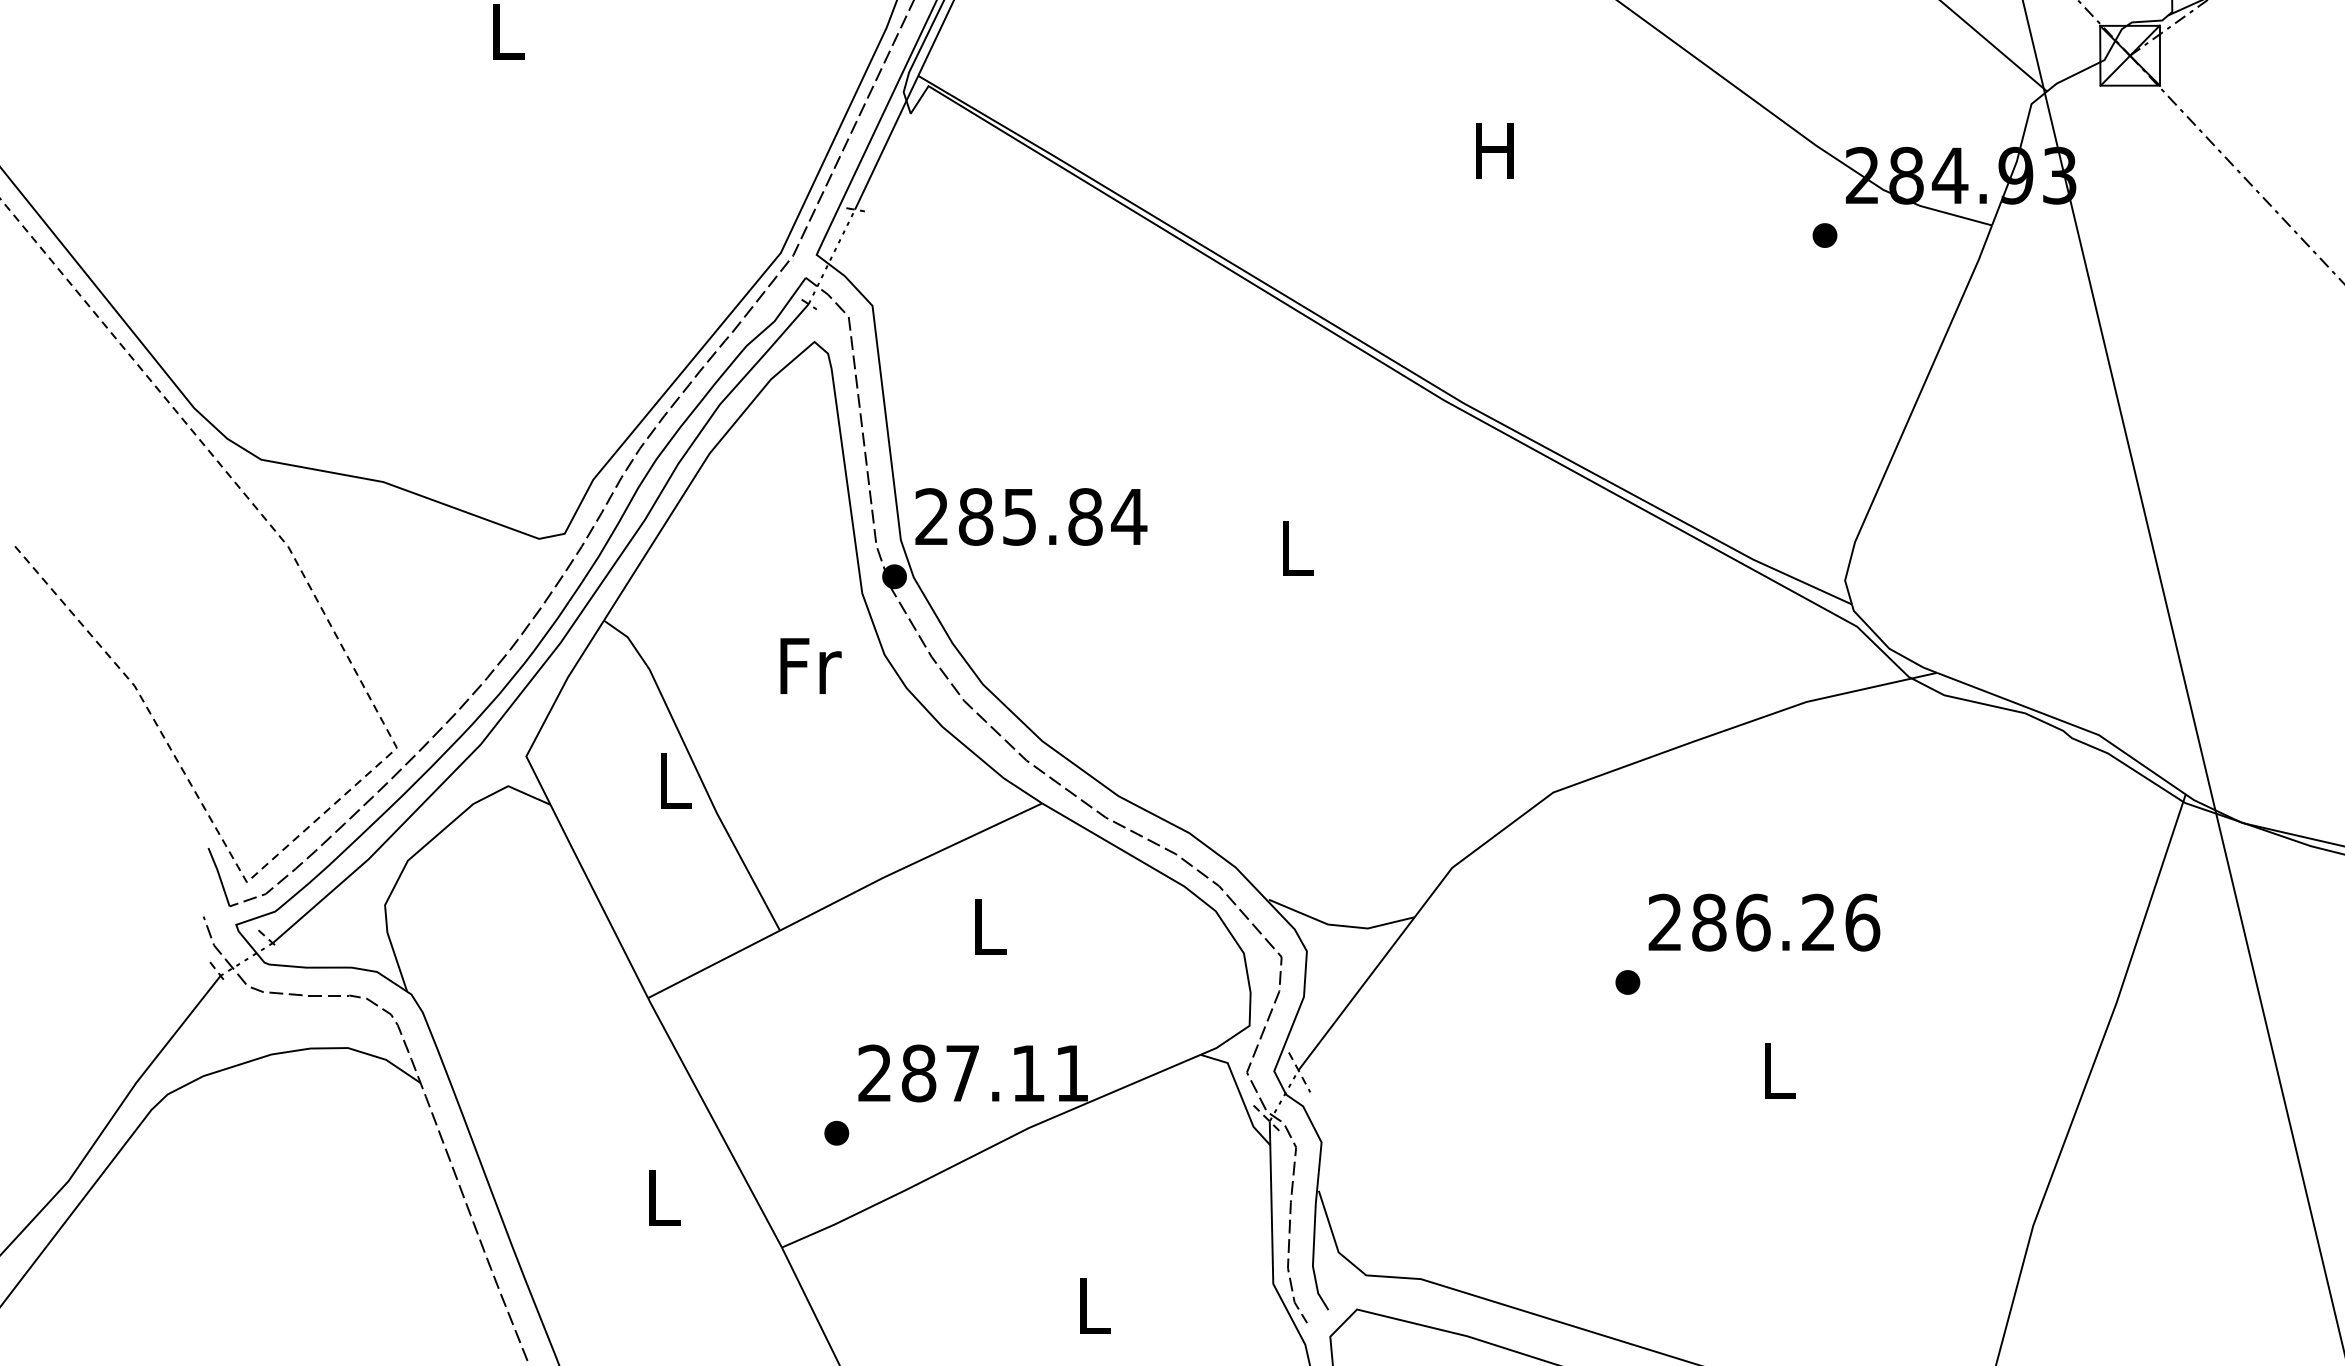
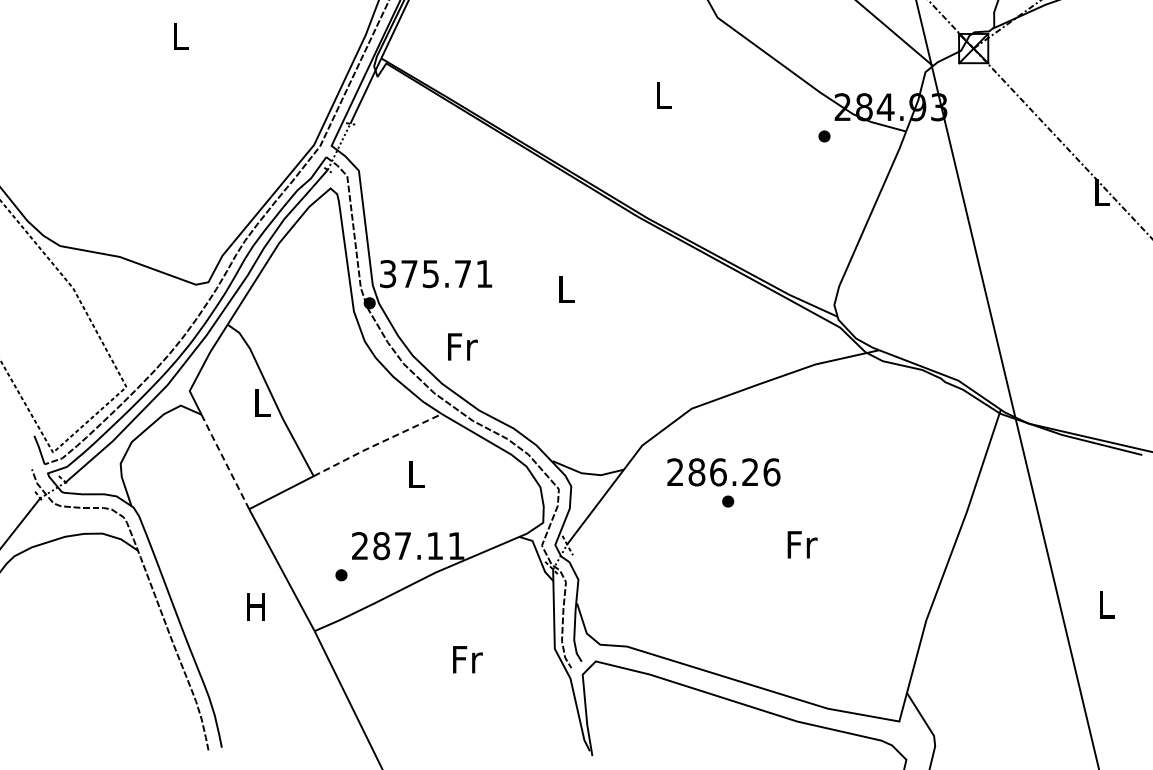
text: (1493, 151) -> (662, 95), H -> L
text: (1031, 517) -> (436, 274), 285.84 -> 375.71
text: (810, 665) -> (462, 346), moved
line: (910, 865) -> (377, 444), solid -> dashed
line: (599, 900) -> (225, 461), solid -> dashed
text: (1763, 922) -> (723, 472), moved
text: (1779, 1070) -> (802, 544), L -> Fr
text: (660, 1197) -> (255, 606), L -> H
text: (1094, 1305) -> (467, 659), L -> Fr

